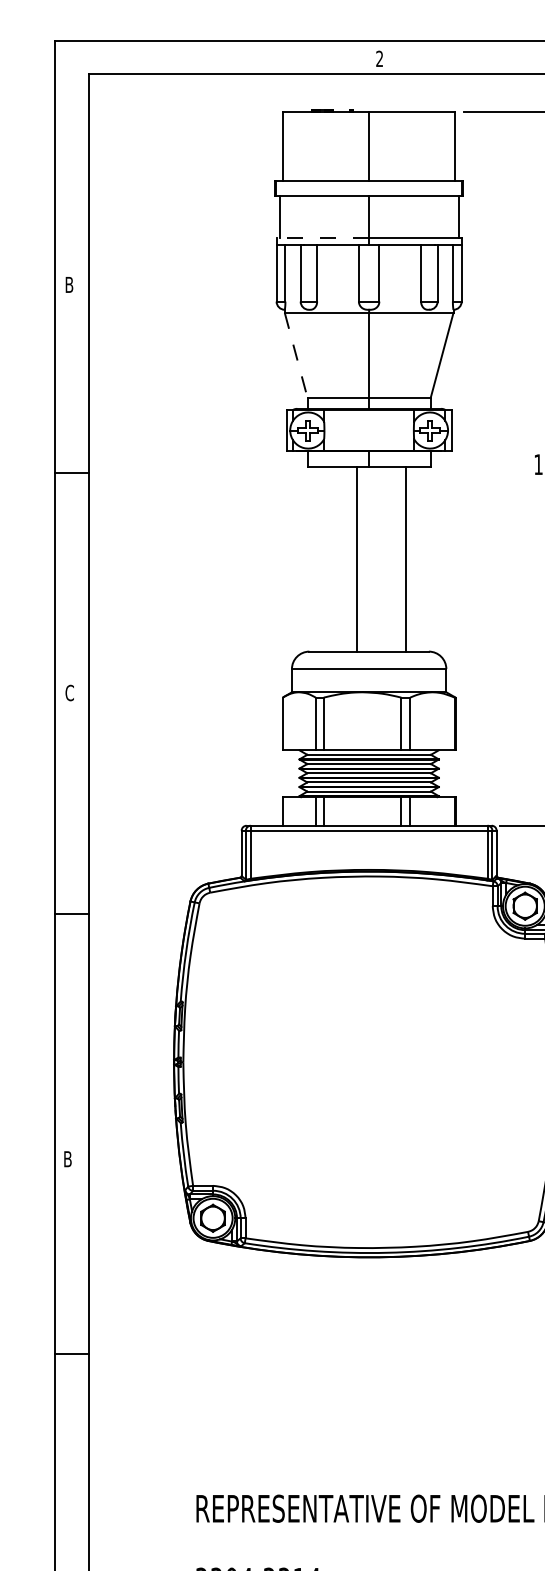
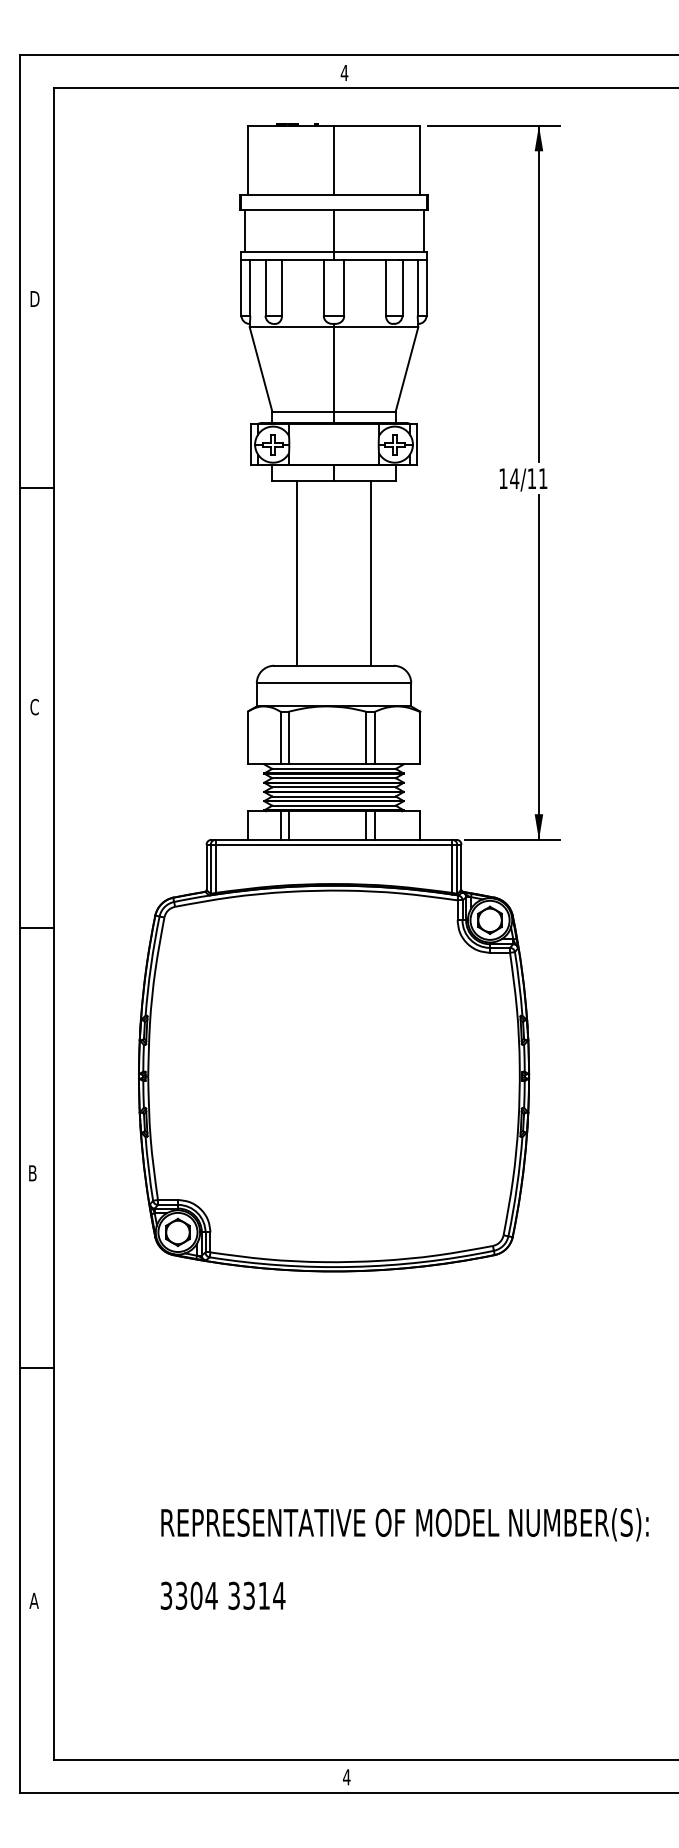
text: (379, 58) -> (344, 72), 2 -> 4
line: (322, 238) -> (287, 252), dashed -> solid
text: (70, 285) -> (35, 299), B -> D
line: (296, 355) -> (261, 369), dashed -> solid
line: (356, 559) -> (297, 573), moved

